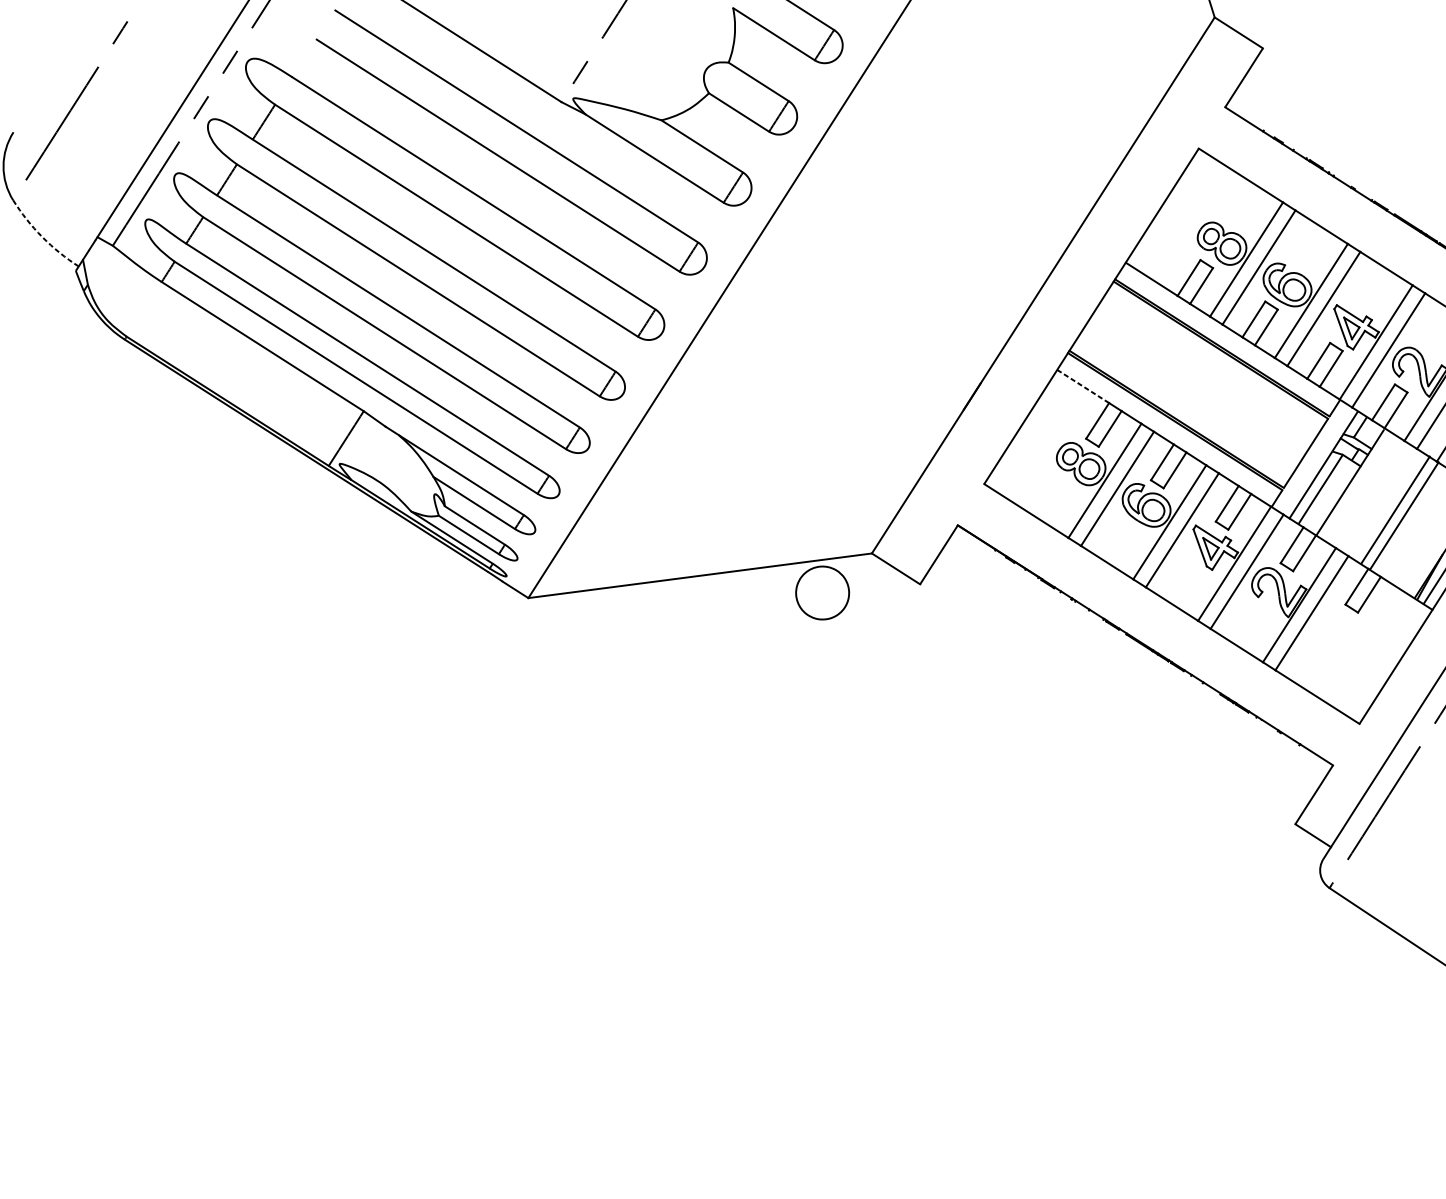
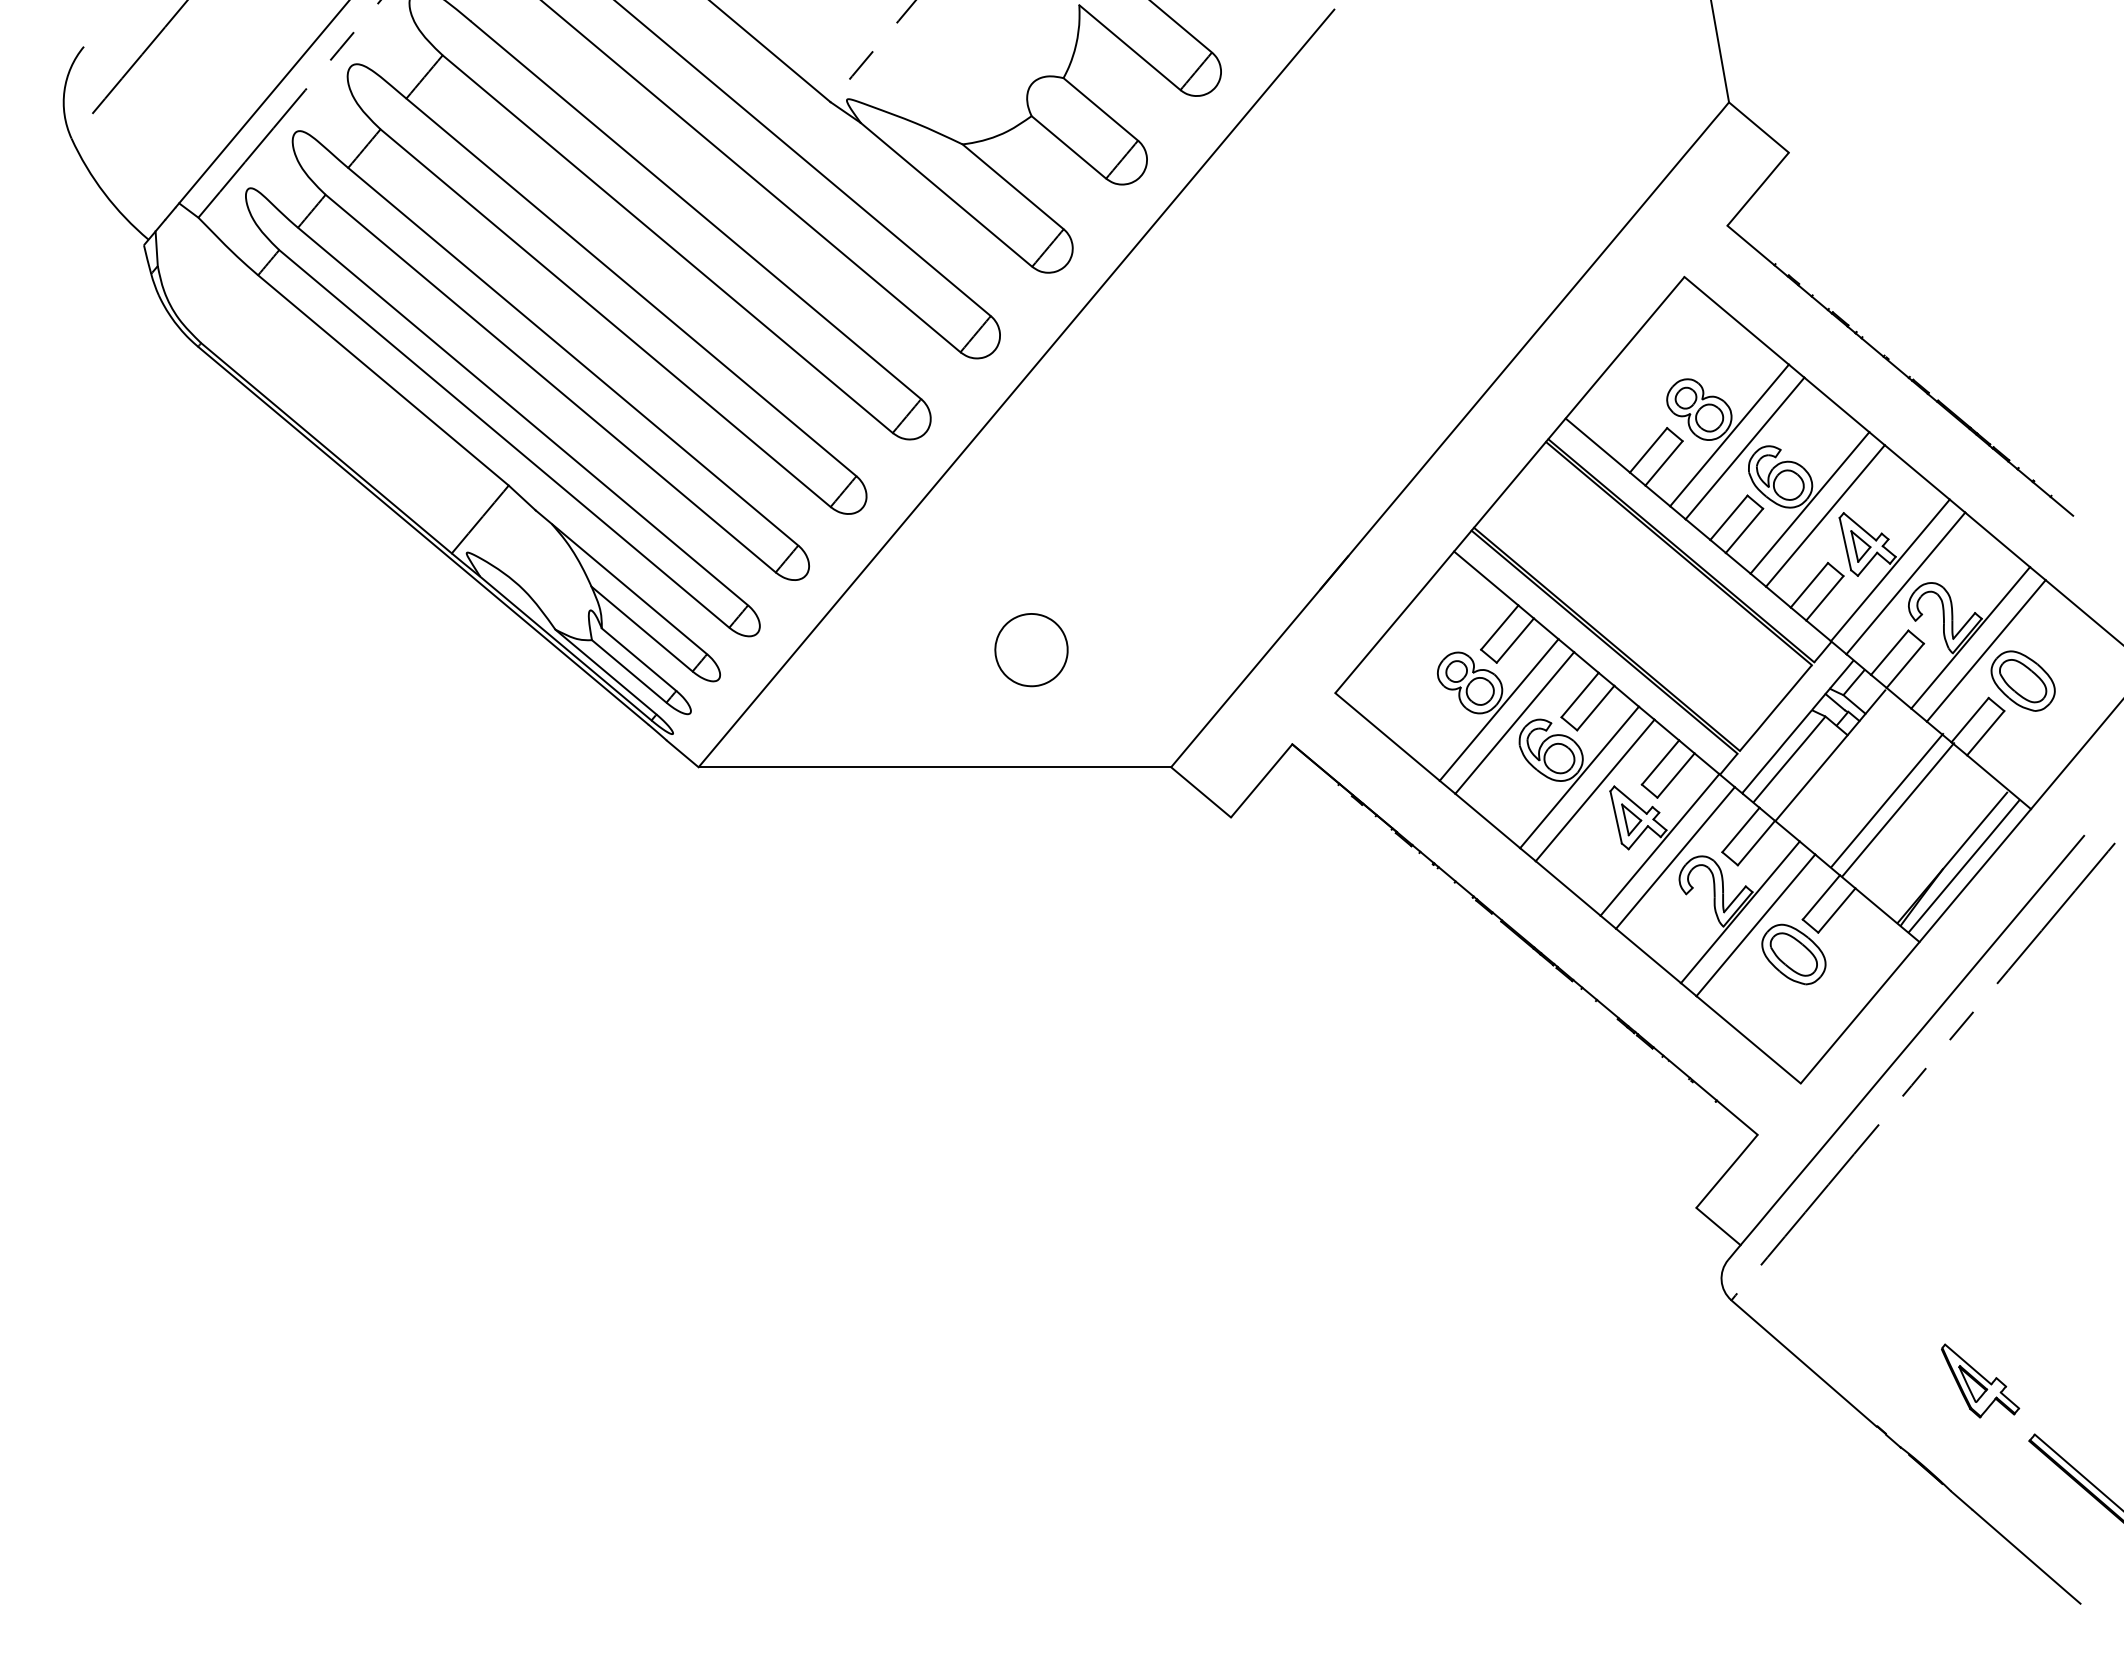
arc: (42, 237) -> (104, 193), dashed -> solid
line: (1083, 386) -> (1486, 578), dashed -> solid
part: (822, 593) -> (1031, 650), moved
part: (1342, 630) -> (1793, 954), added

